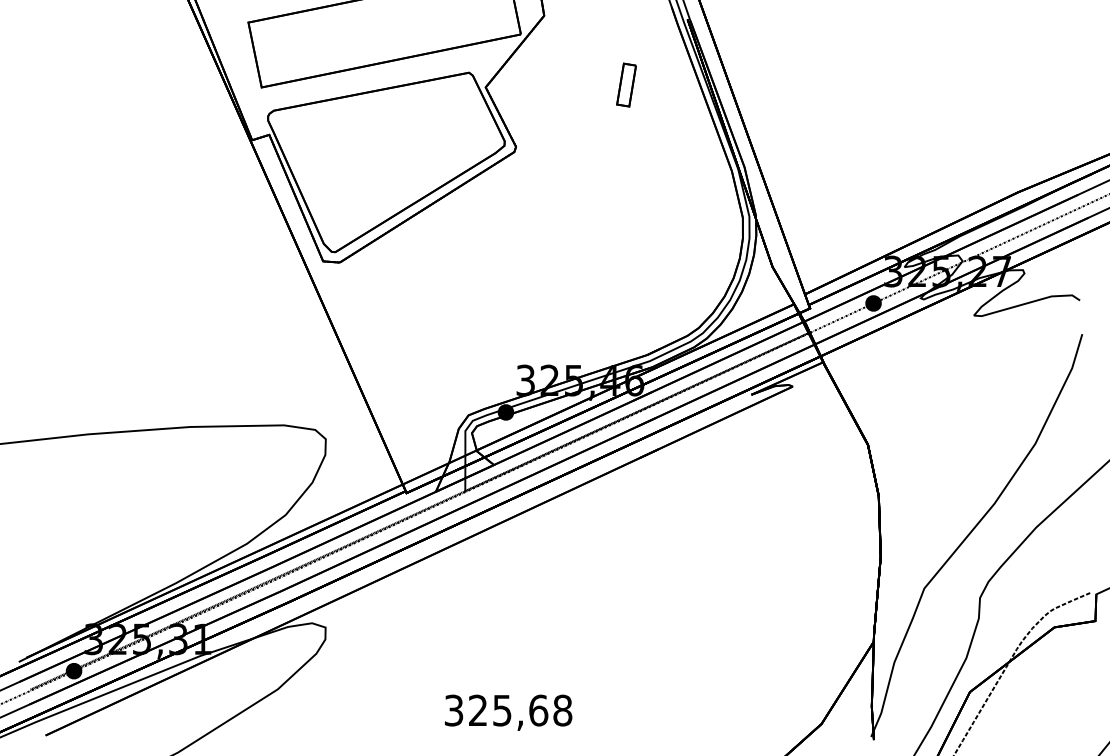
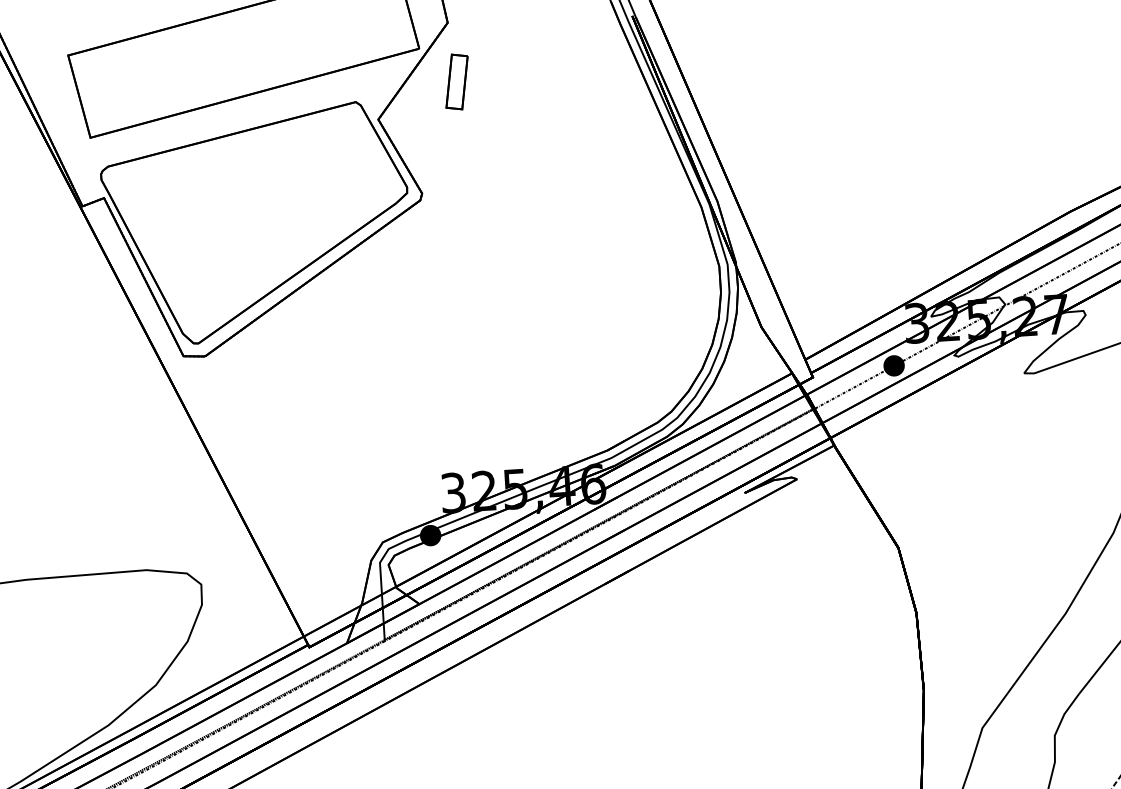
part: (626, 84) -> (456, 81), moved

